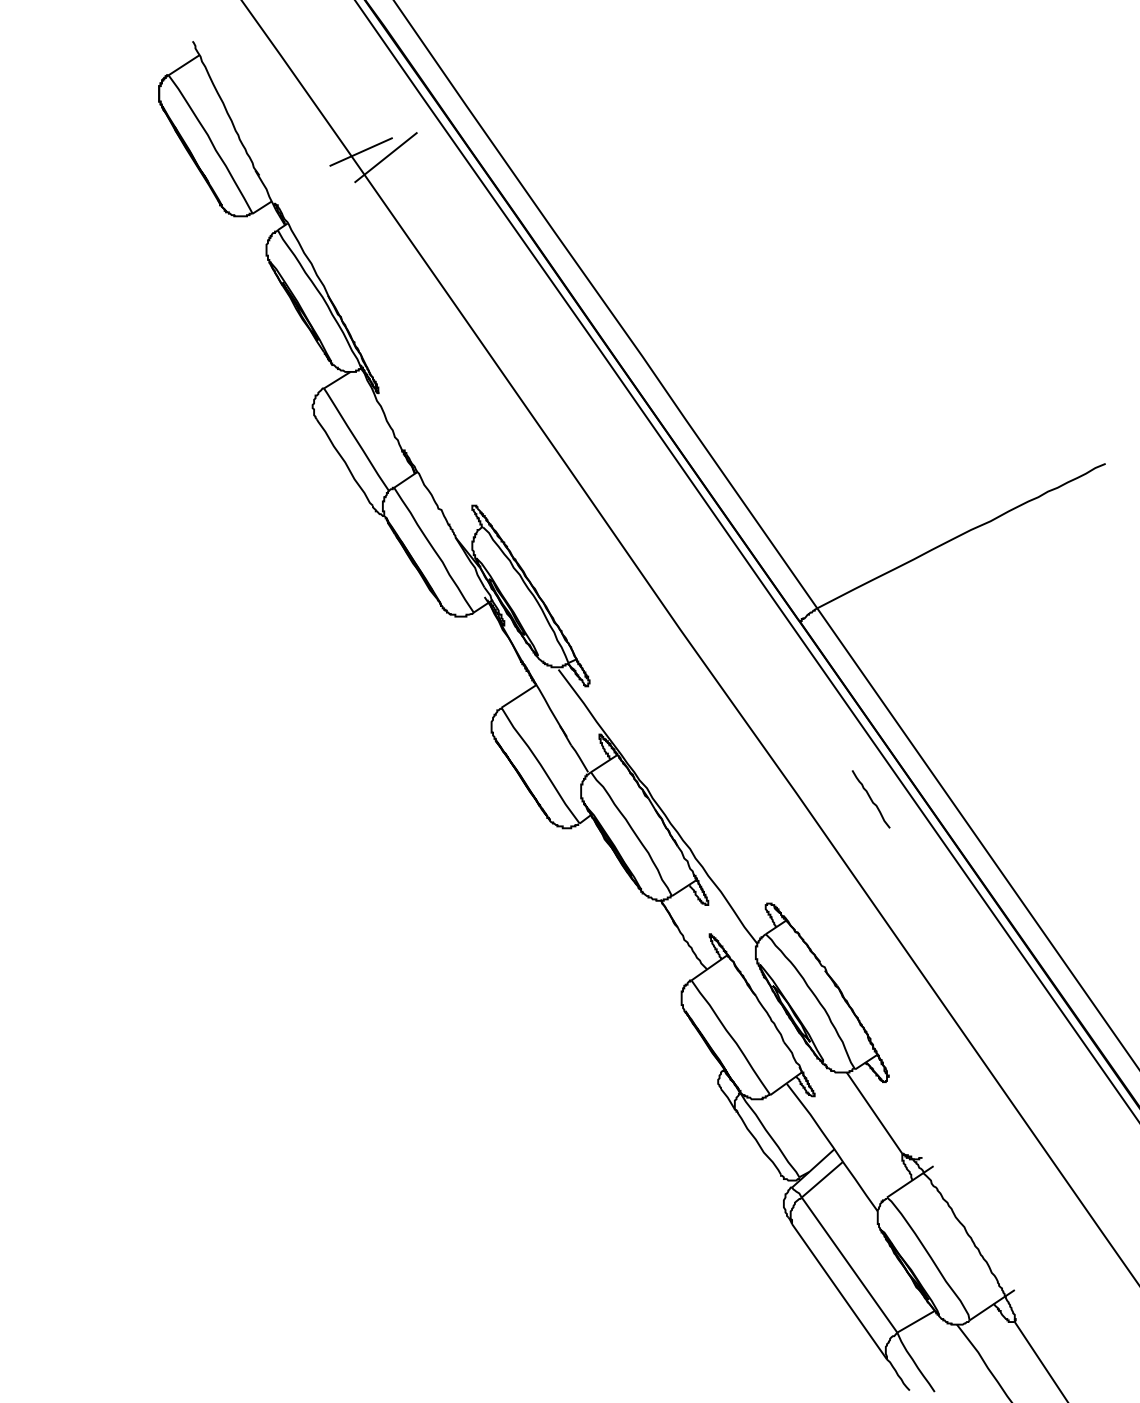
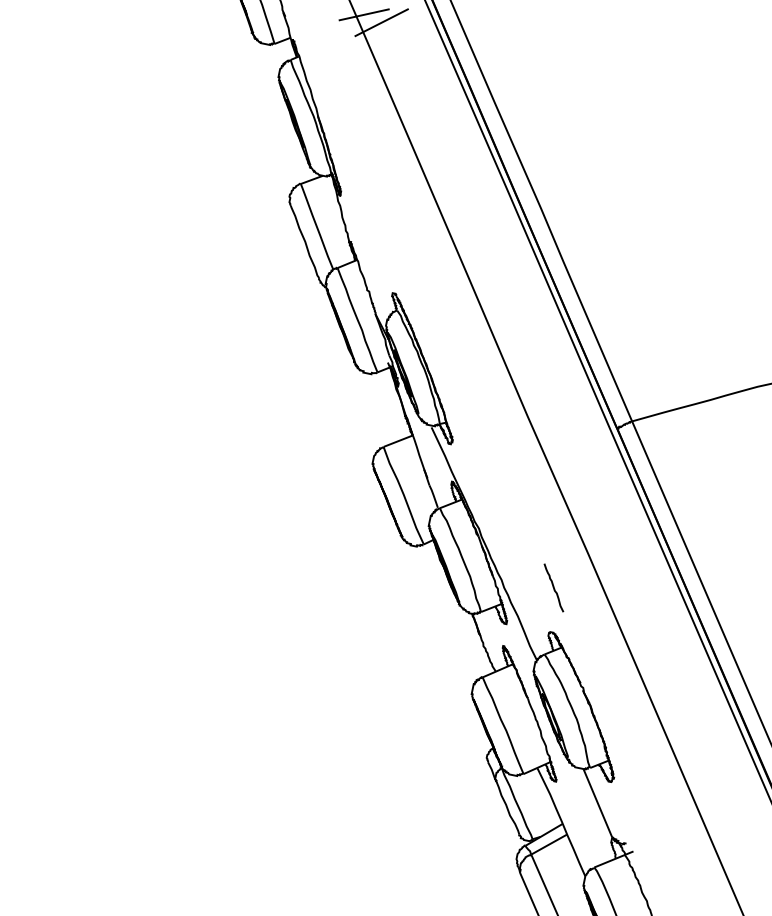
curve: (870, 799) -> (553, 587), moved

